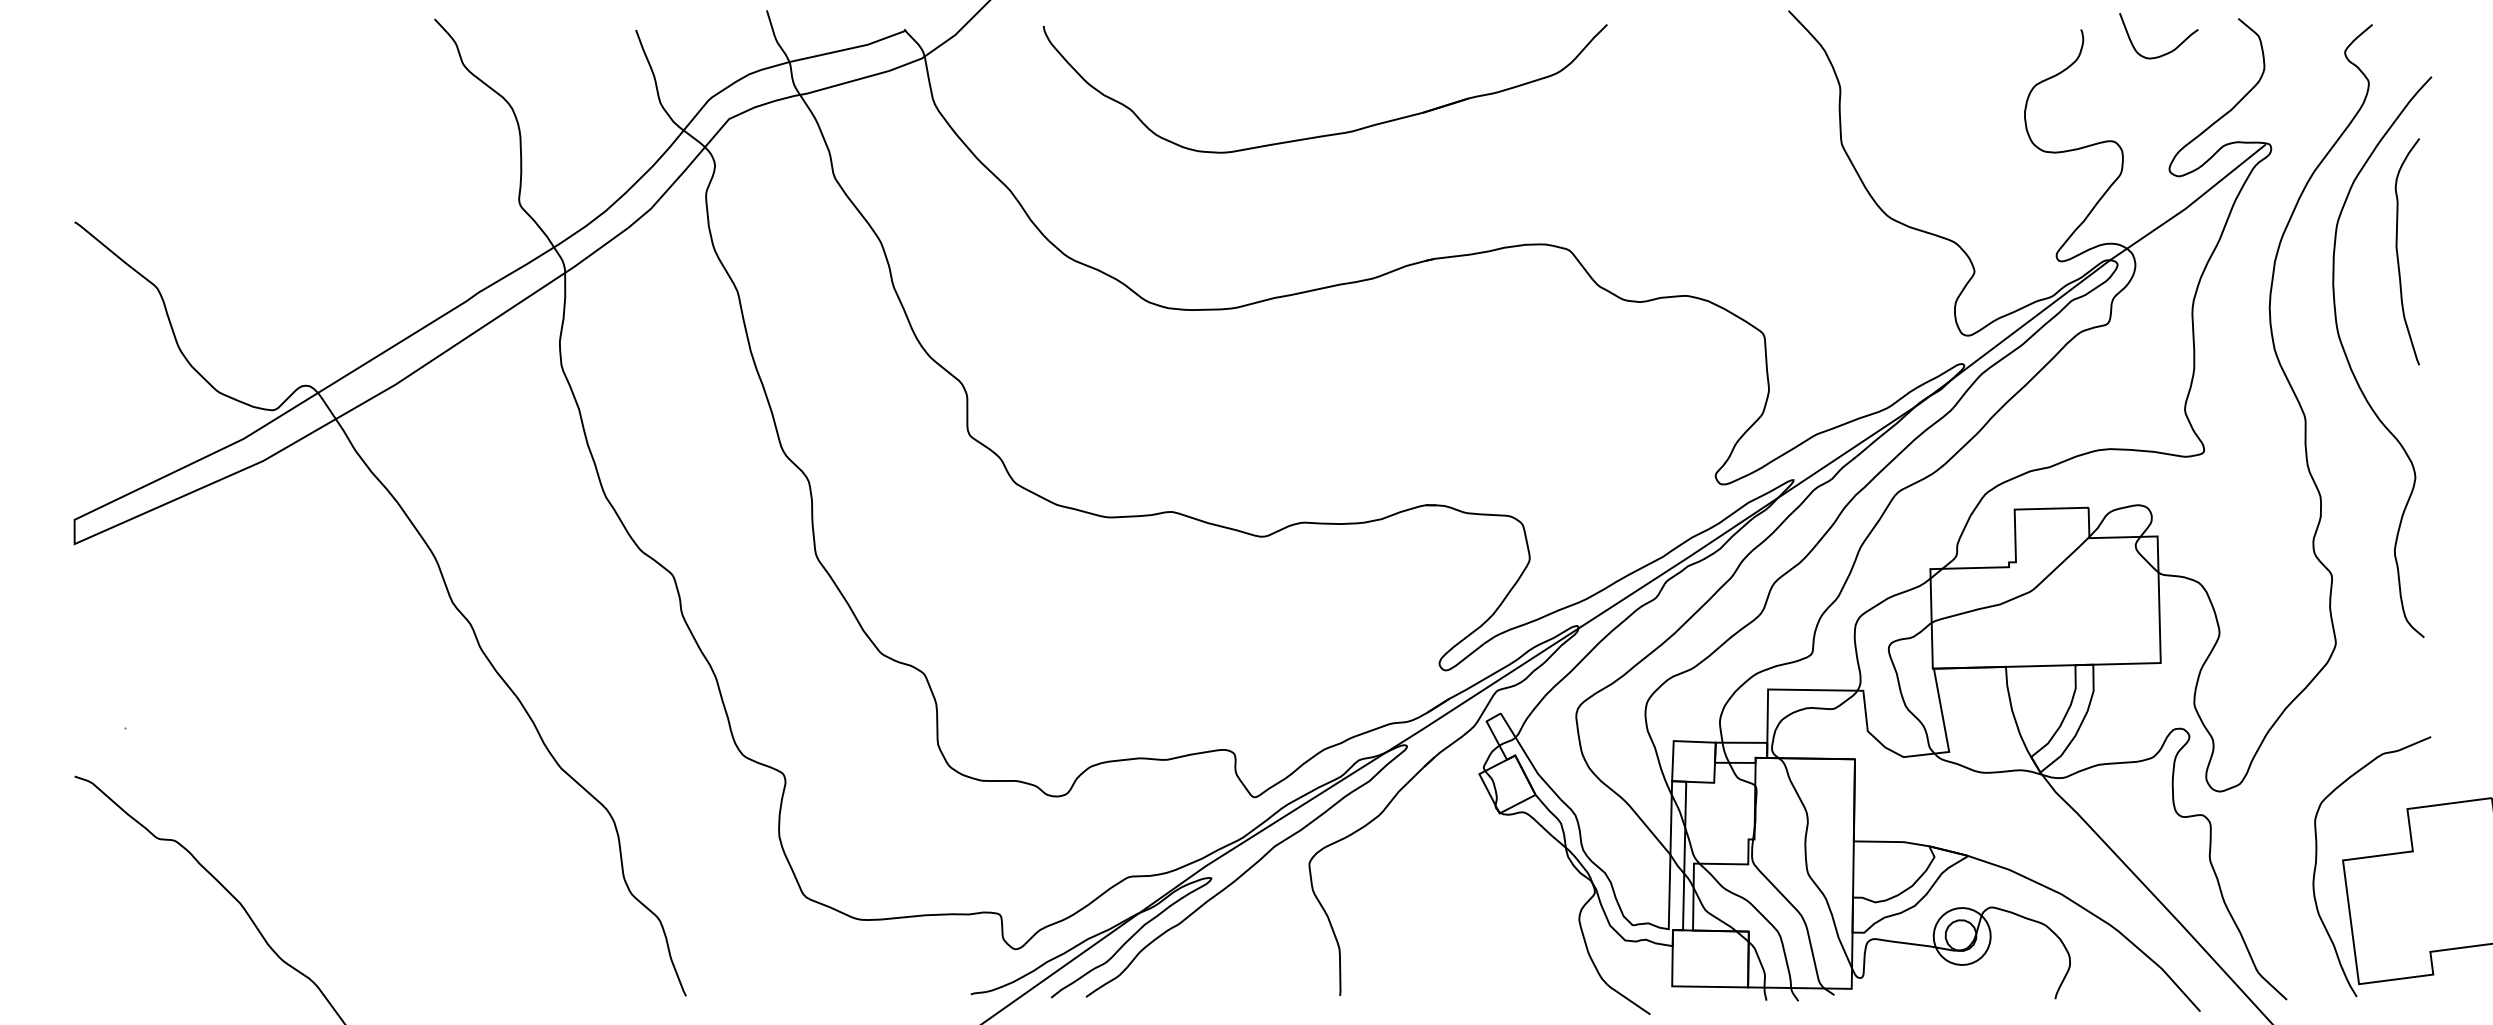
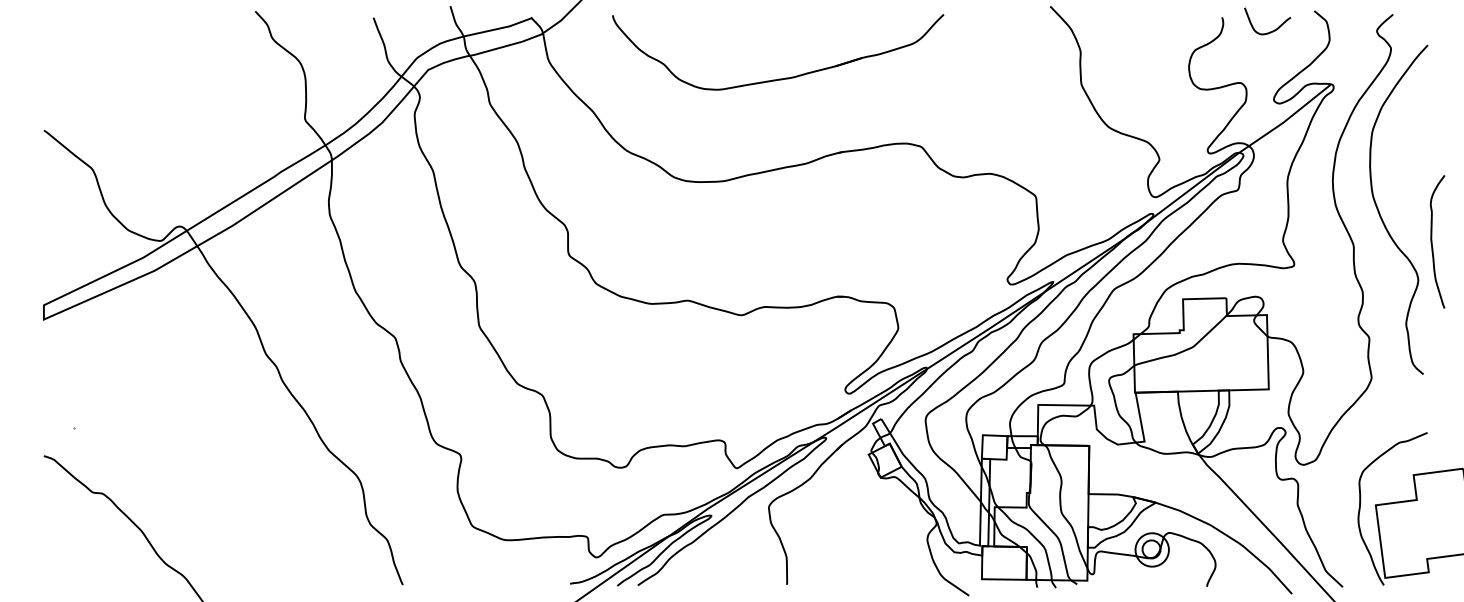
curve: (2398, 251) -> (1432, 241), moved

